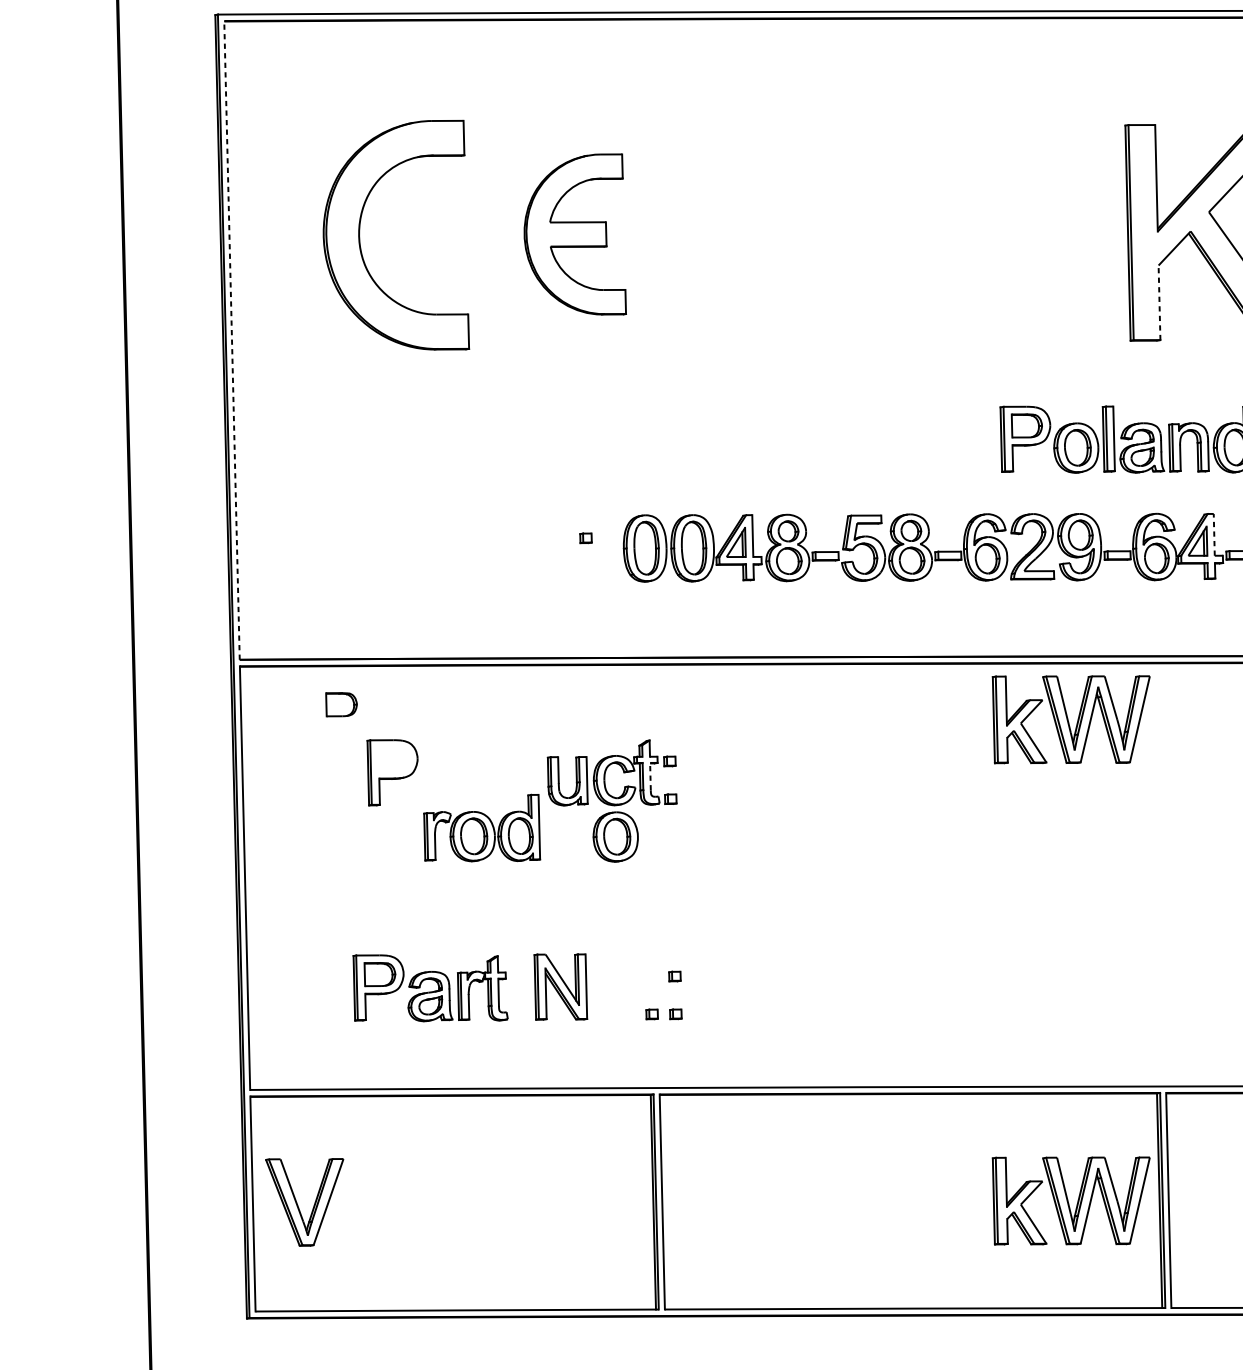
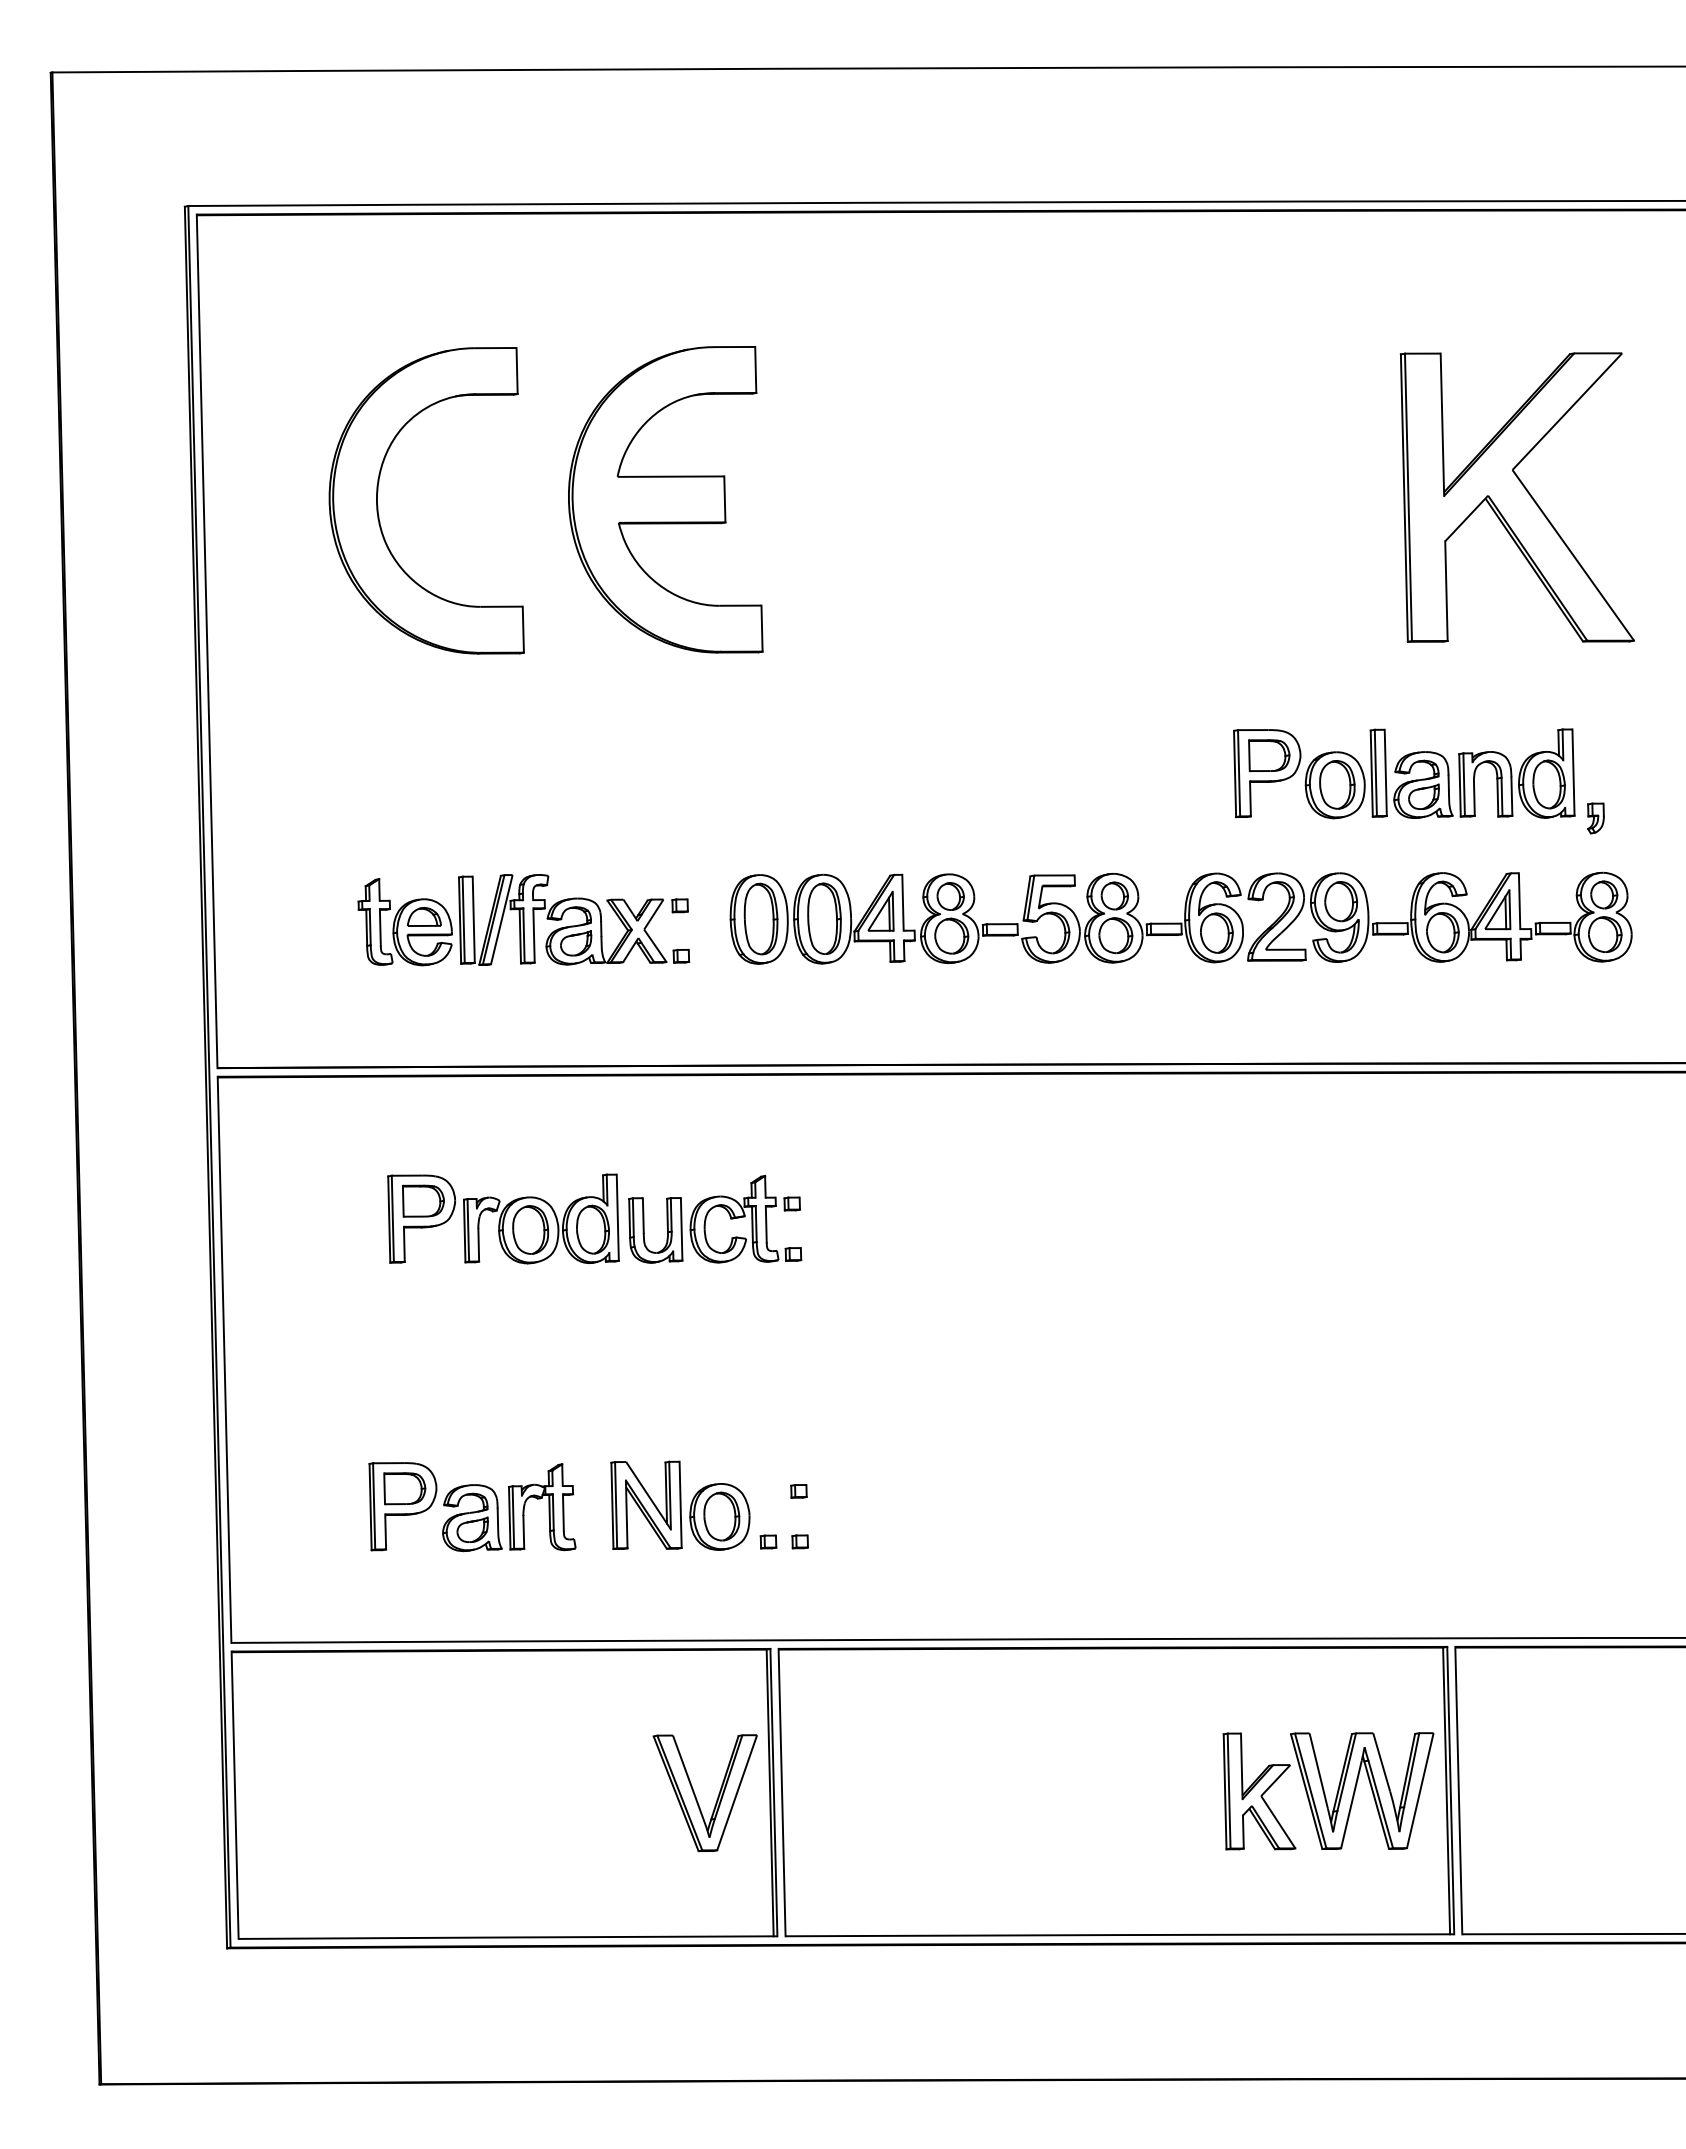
part: (575, 234) -> (665, 499), size x1.43
line: (1159, 303) -> (1446, 591), dashed -> solid
line: (232, 340) -> (207, 641), dashed -> solid
line: (1214, 535) -> (1519, 901), dashed -> solid
part: (468, 549) -> (523, 920), added
part: (341, 704) -> (423, 1200), moved
part: (1071, 719) -> (1328, 1148), removed
line: (650, 776) -> (766, 1223), dashed -> solid
part: (482, 827) -> (541, 1218), moved
part: (615, 836) -> (719, 1516), moved
part: (298, 1204) -> (696, 1796), moved

